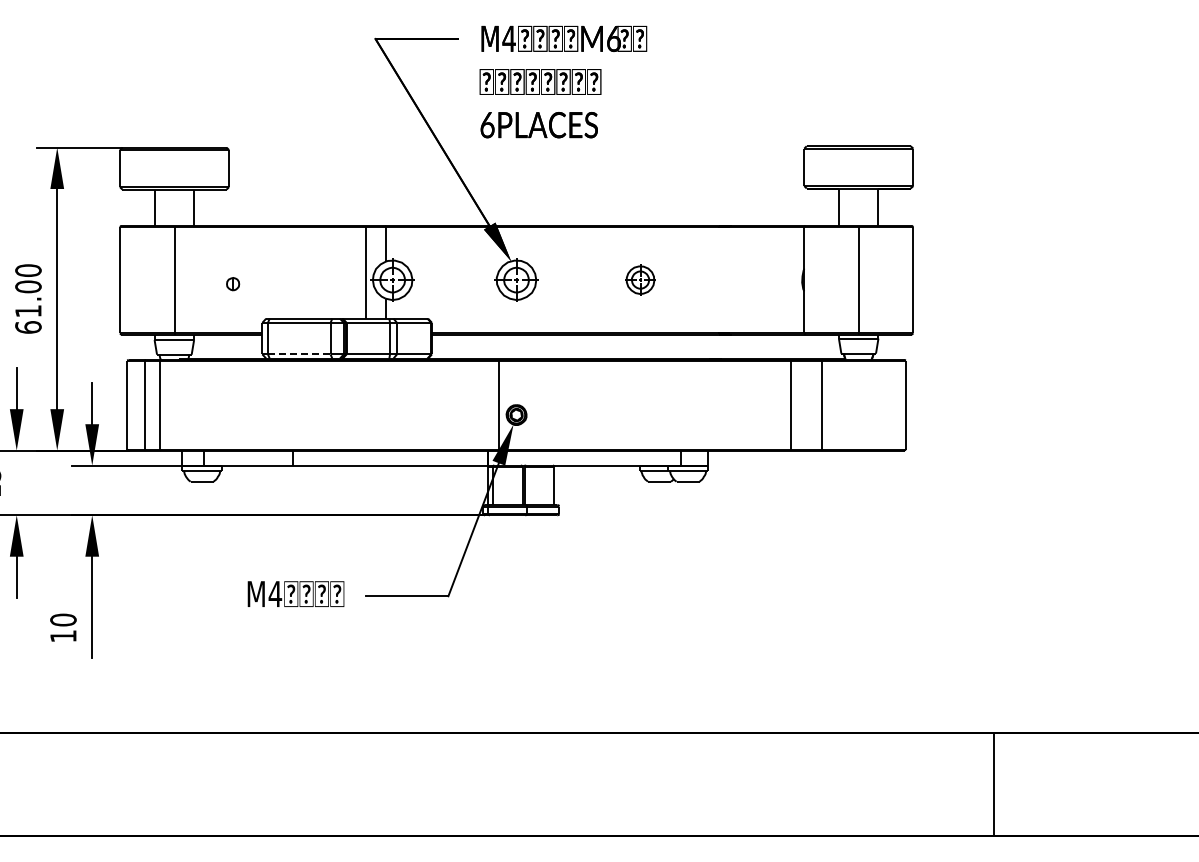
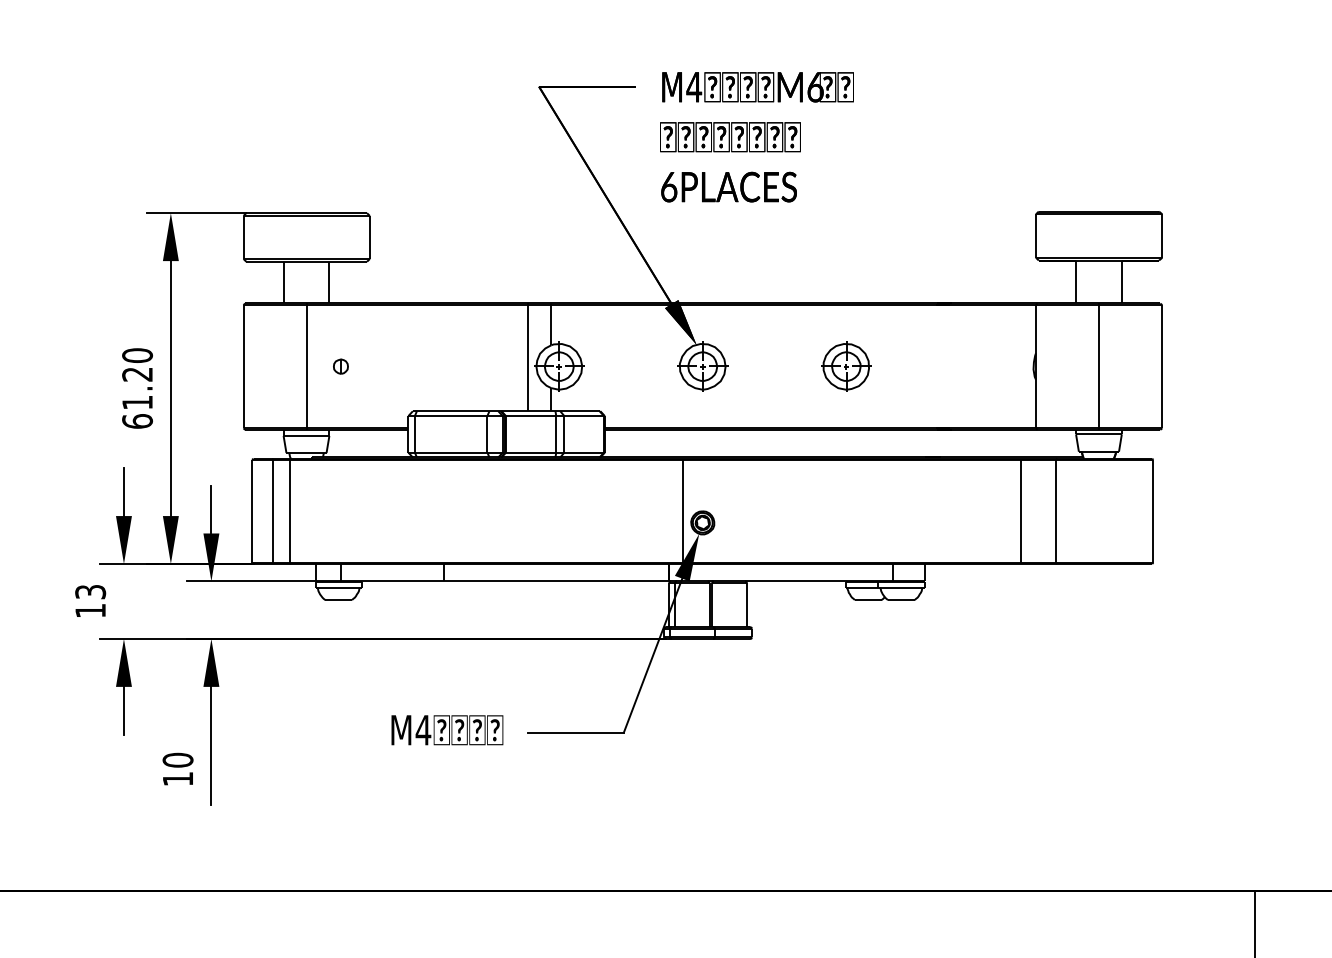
part: (640, 279) -> (846, 365), size x1.43
part: (233, 284) -> (341, 367), moved
text: (28, 286) -> (137, 374), 61.00 -> 61.20
line: (299, 354) -> (451, 452), dashed -> solid

